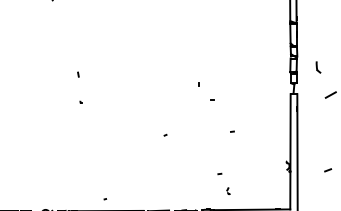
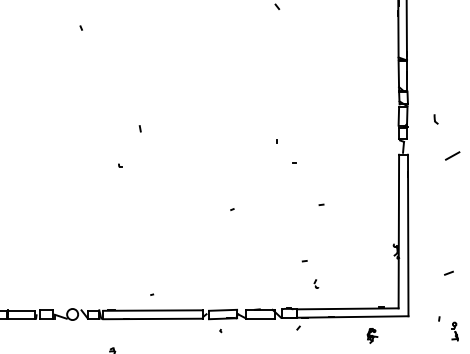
part: (317, 67) -> (435, 119), size x0.62
line: (77, 74) -> (139, 128), moved
line: (327, 169) -> (448, 272), moved

